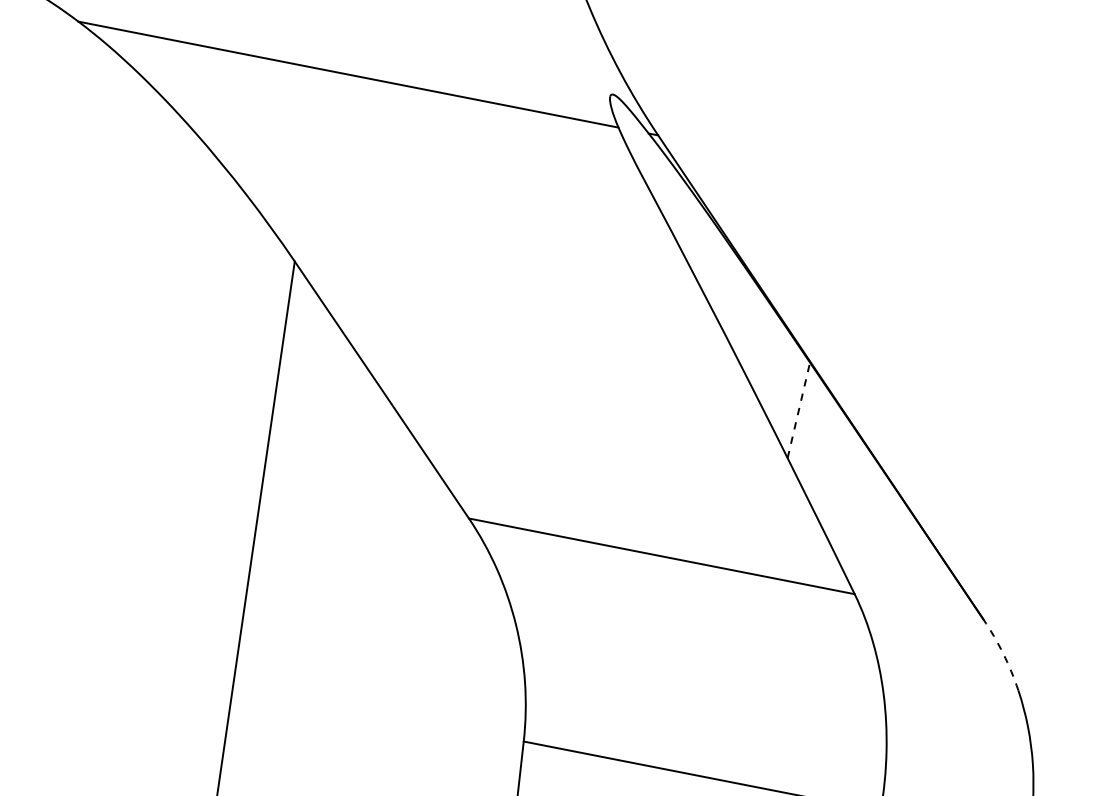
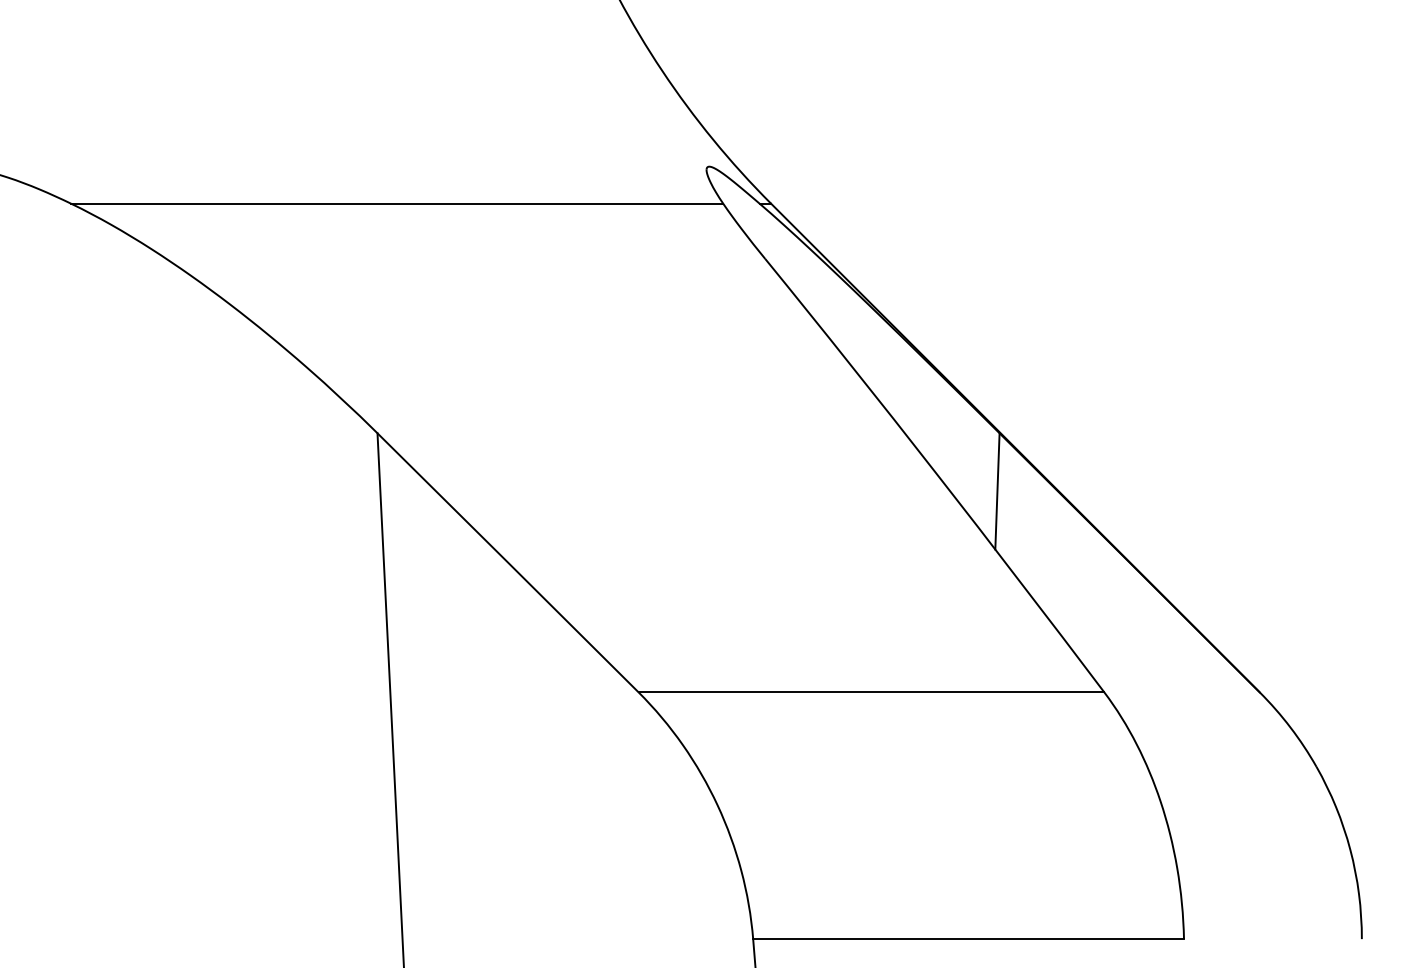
line: (799, 409) -> (997, 490), dashed -> solid
arc: (1003, 653) -> (1290, 727), dashed -> solid

